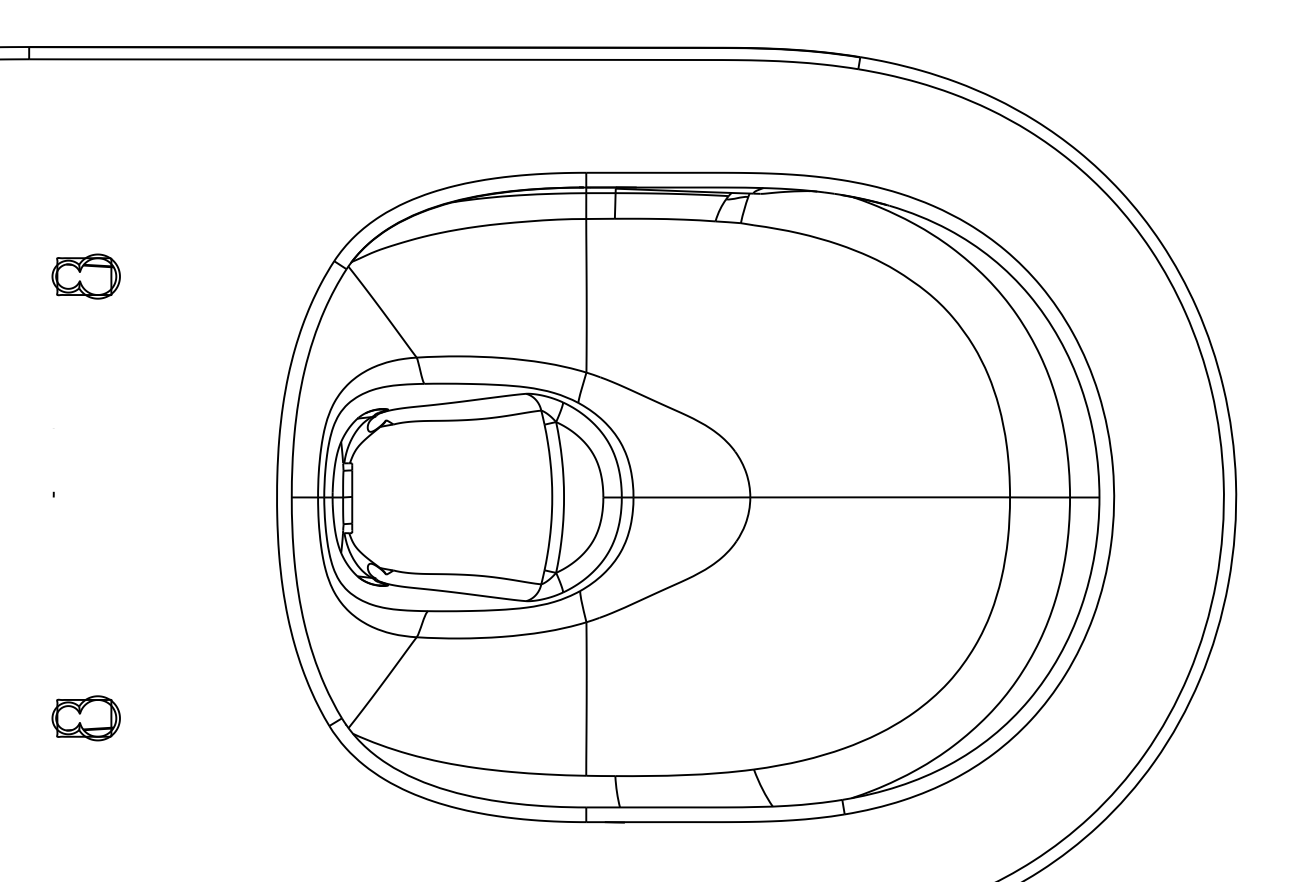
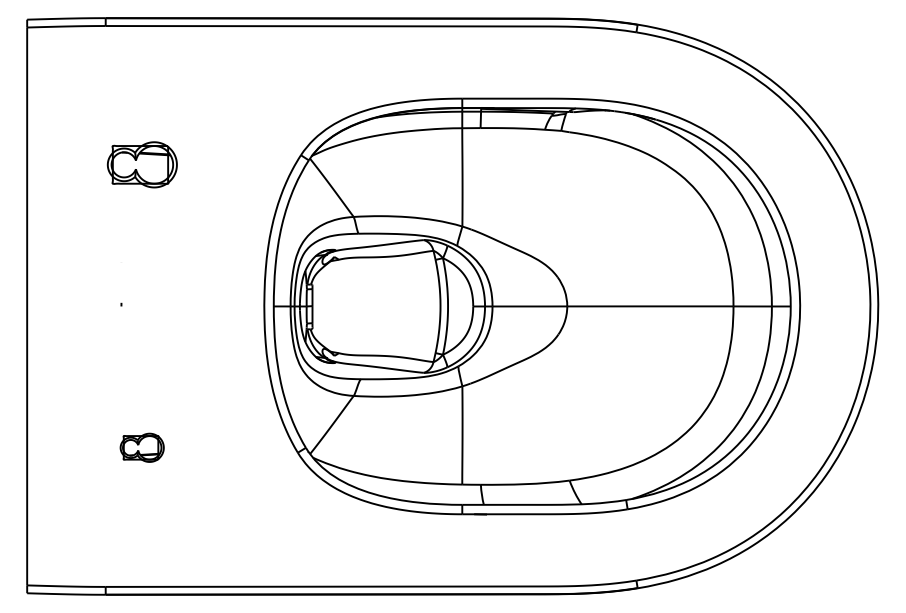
part: (85, 277) -> (141, 165), size x1.6

